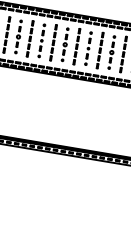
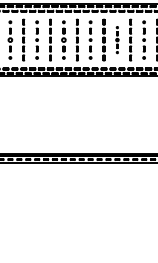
part: (112, 52) -> (117, 39), size x0.7

